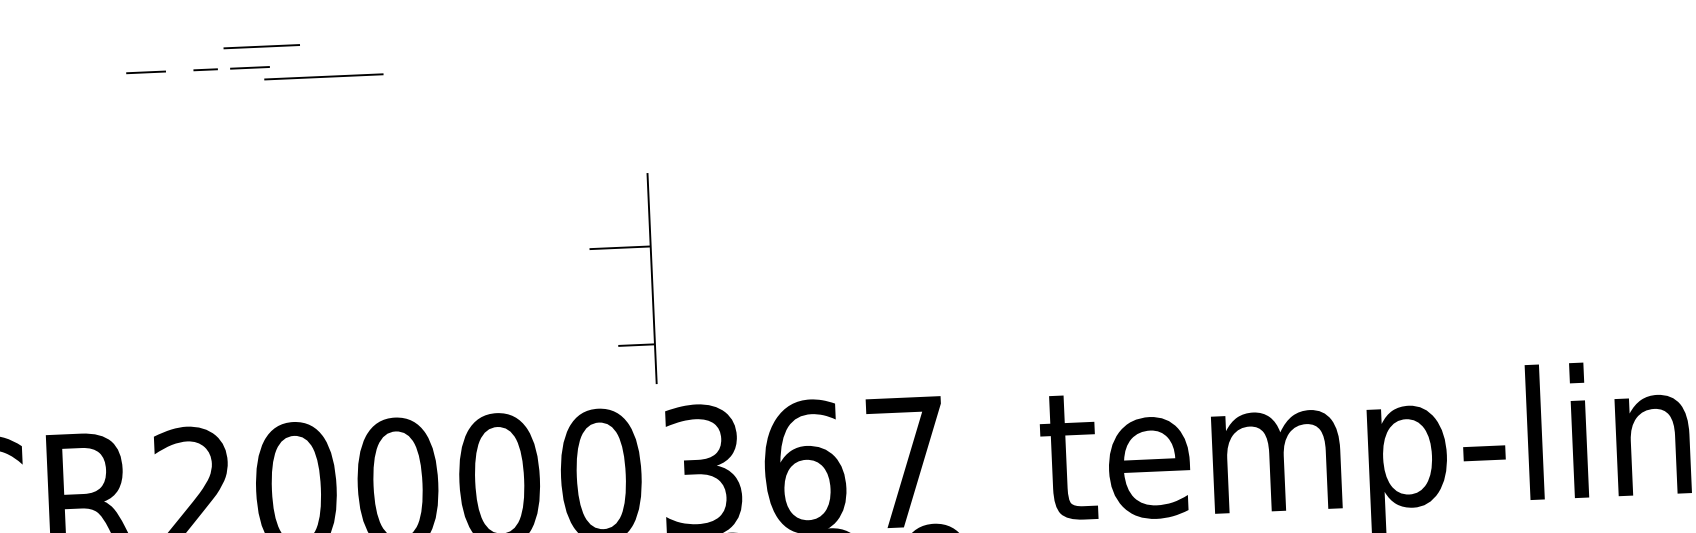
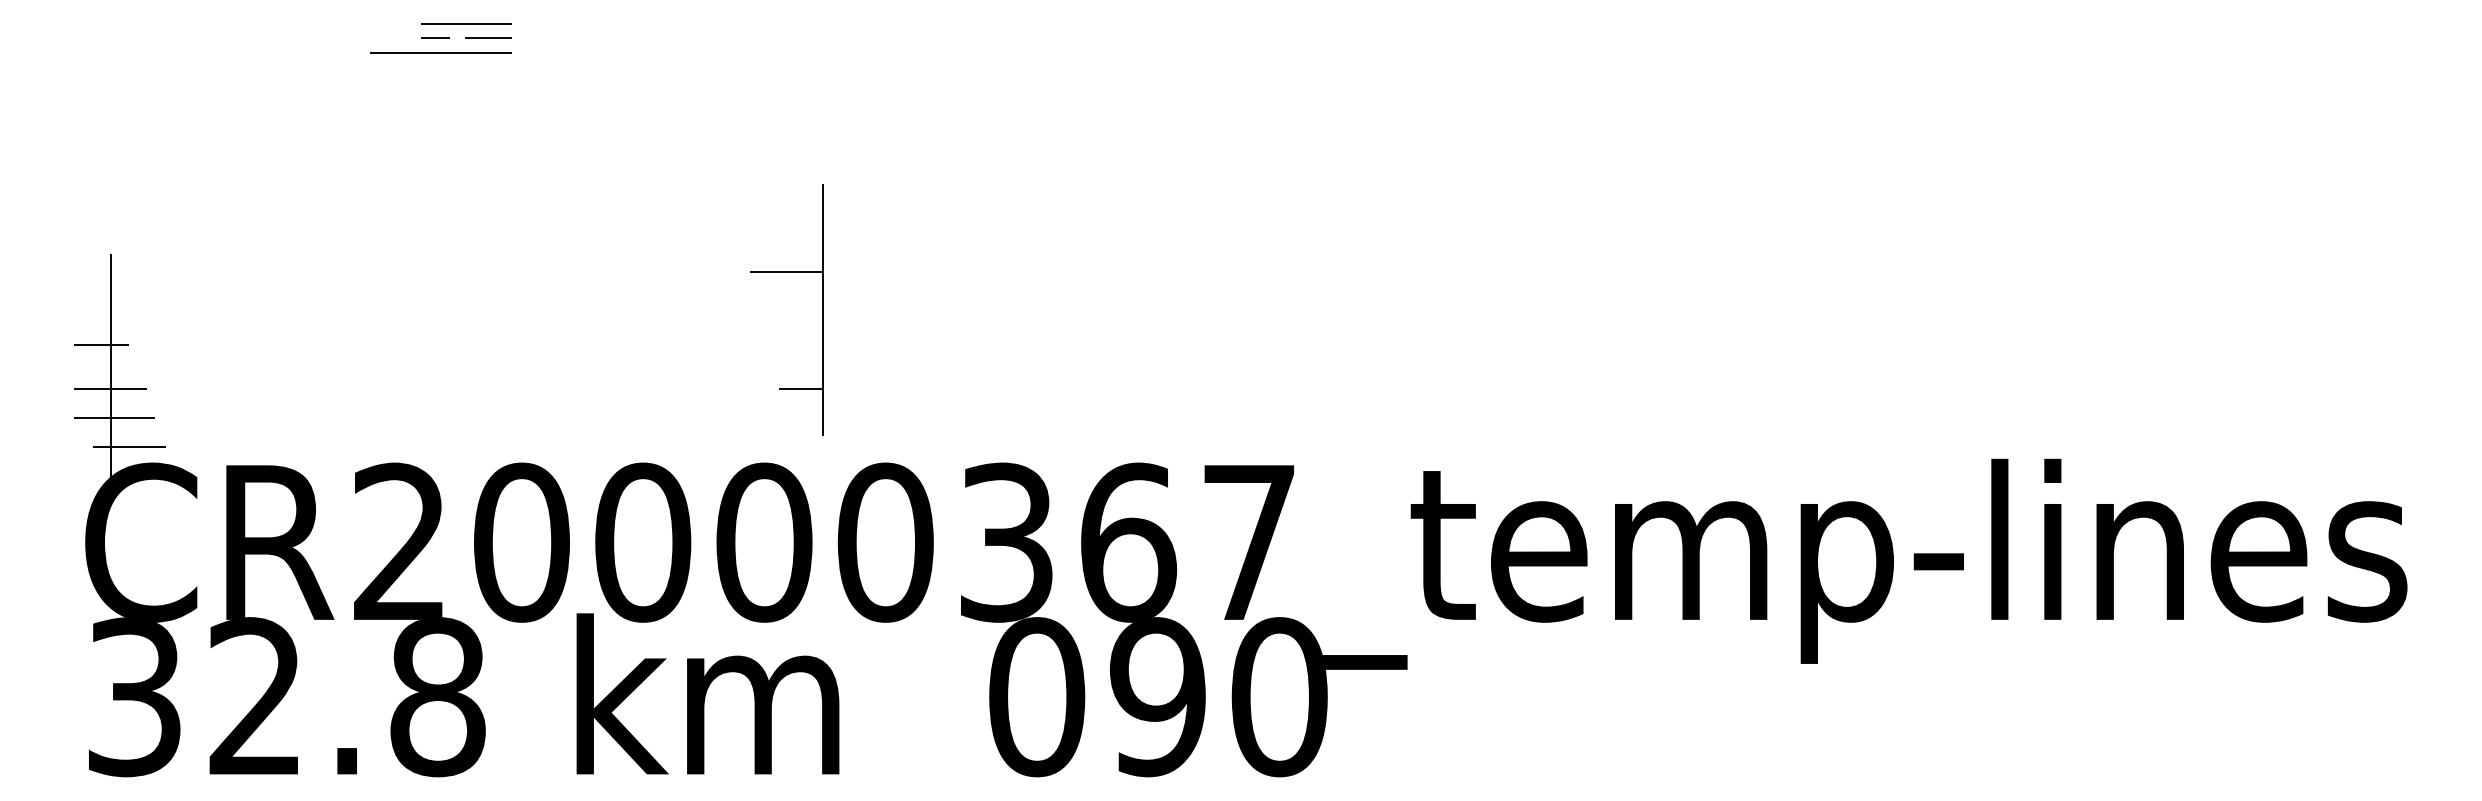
line: (261, 46) -> (466, 23), moved
line: (145, 71) -> (364, 37), removed
line: (323, 76) -> (440, 52), moved
part: (651, 277) -> (822, 309), moved

